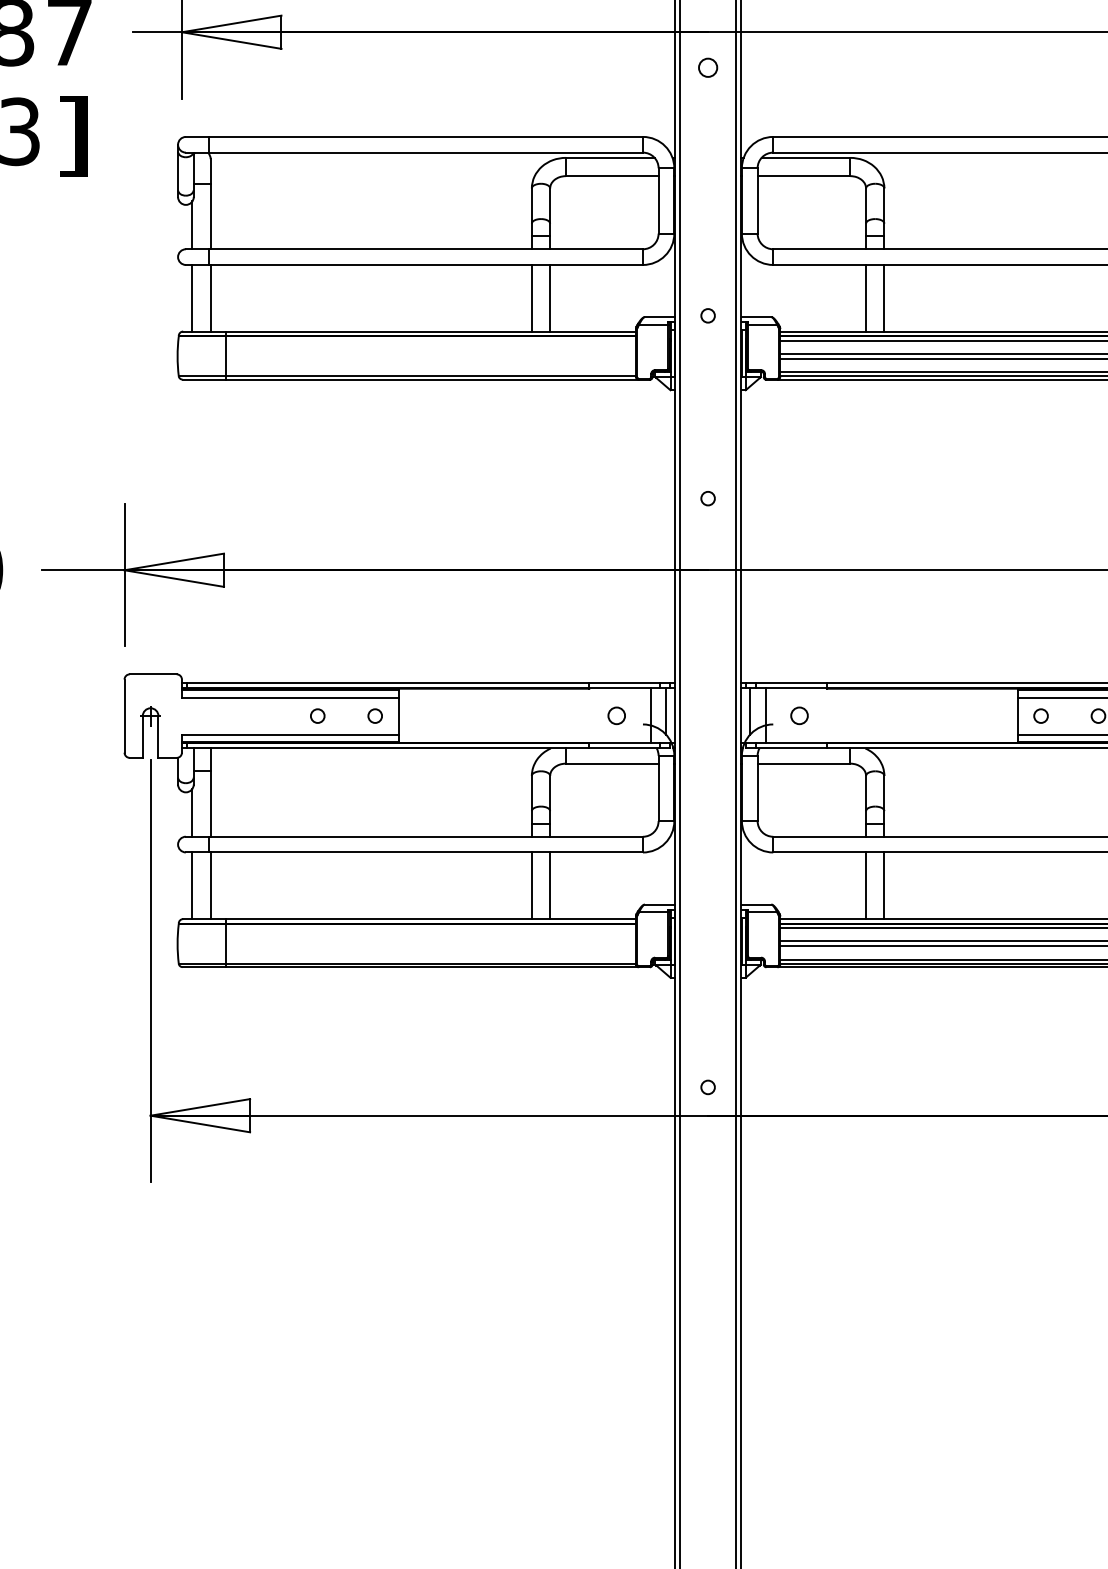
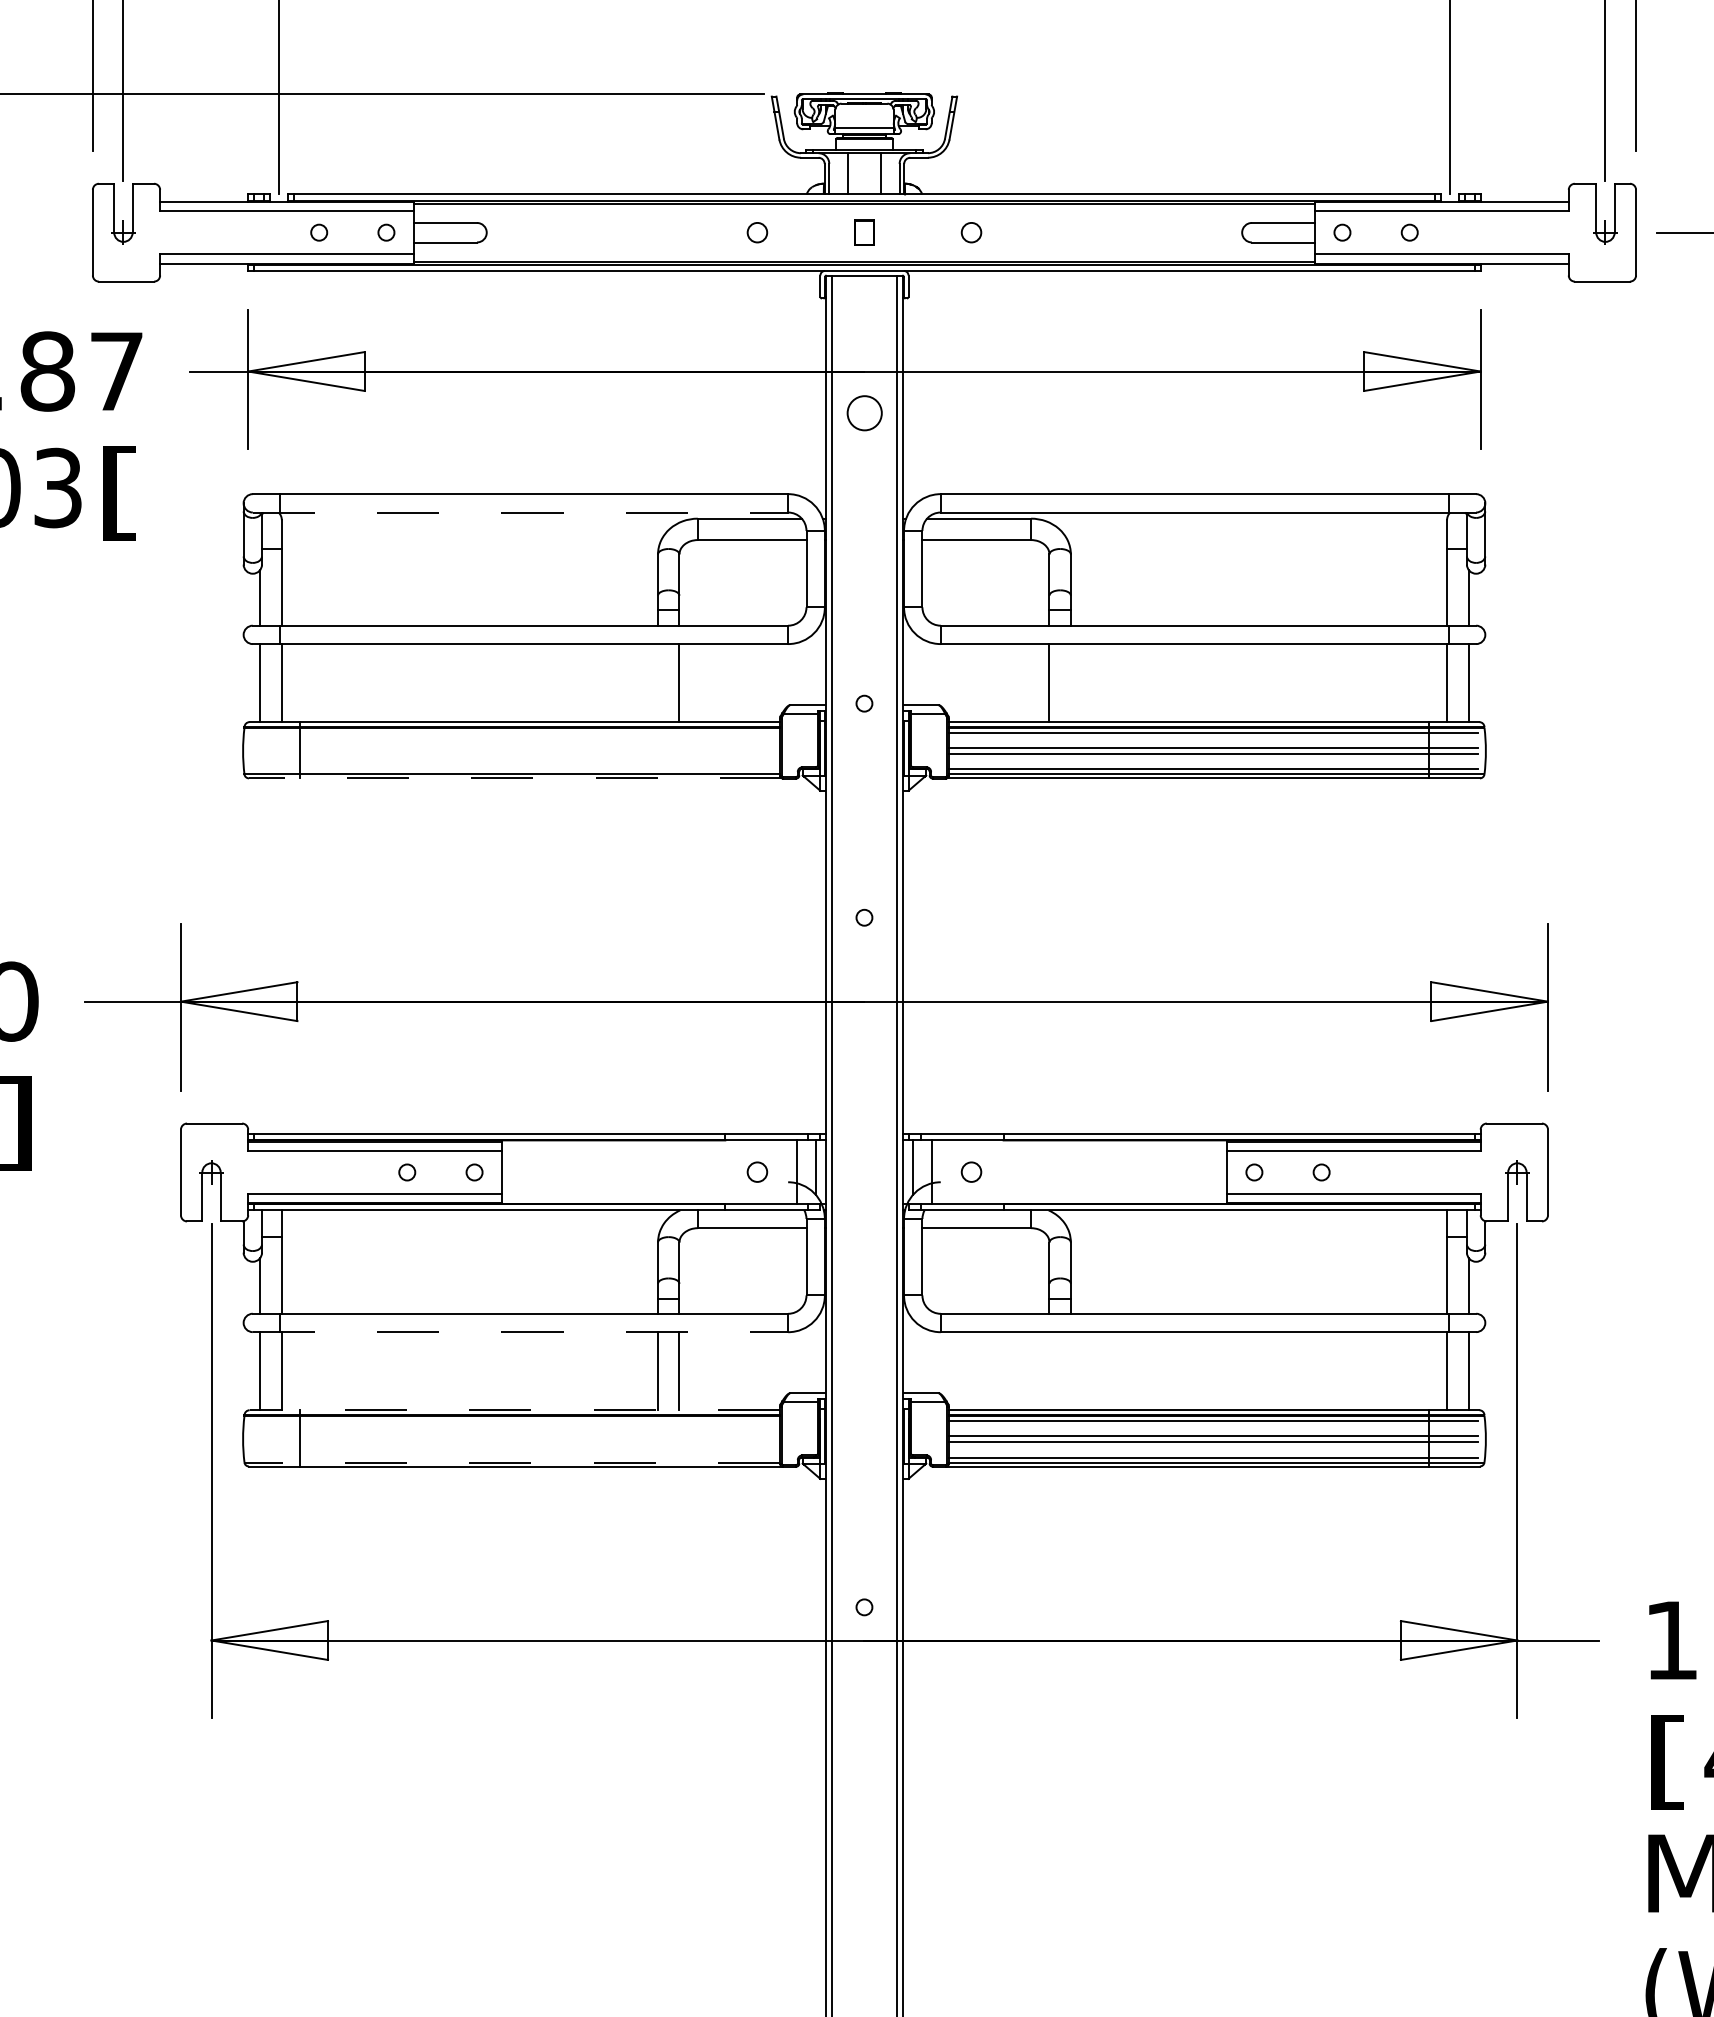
circle: (707, 67) -> (863, 412), size x1.6
text: (72, 136) -> (120, 493), ] -> [
line: (414, 152) -> (520, 512), solid -> dashed
line: (532, 298) -> (658, 683), removed
line: (884, 298) -> (1070, 683), removed
line: (410, 379) -> (515, 778), solid -> dashed
line: (414, 852) -> (520, 1332), solid -> dashed
line: (866, 886) -> (1049, 1371), removed
line: (884, 886) -> (1070, 1371), removed
line: (409, 919) -> (514, 1410), solid -> dashed
line: (407, 963) -> (512, 1462), solid -> dashed

